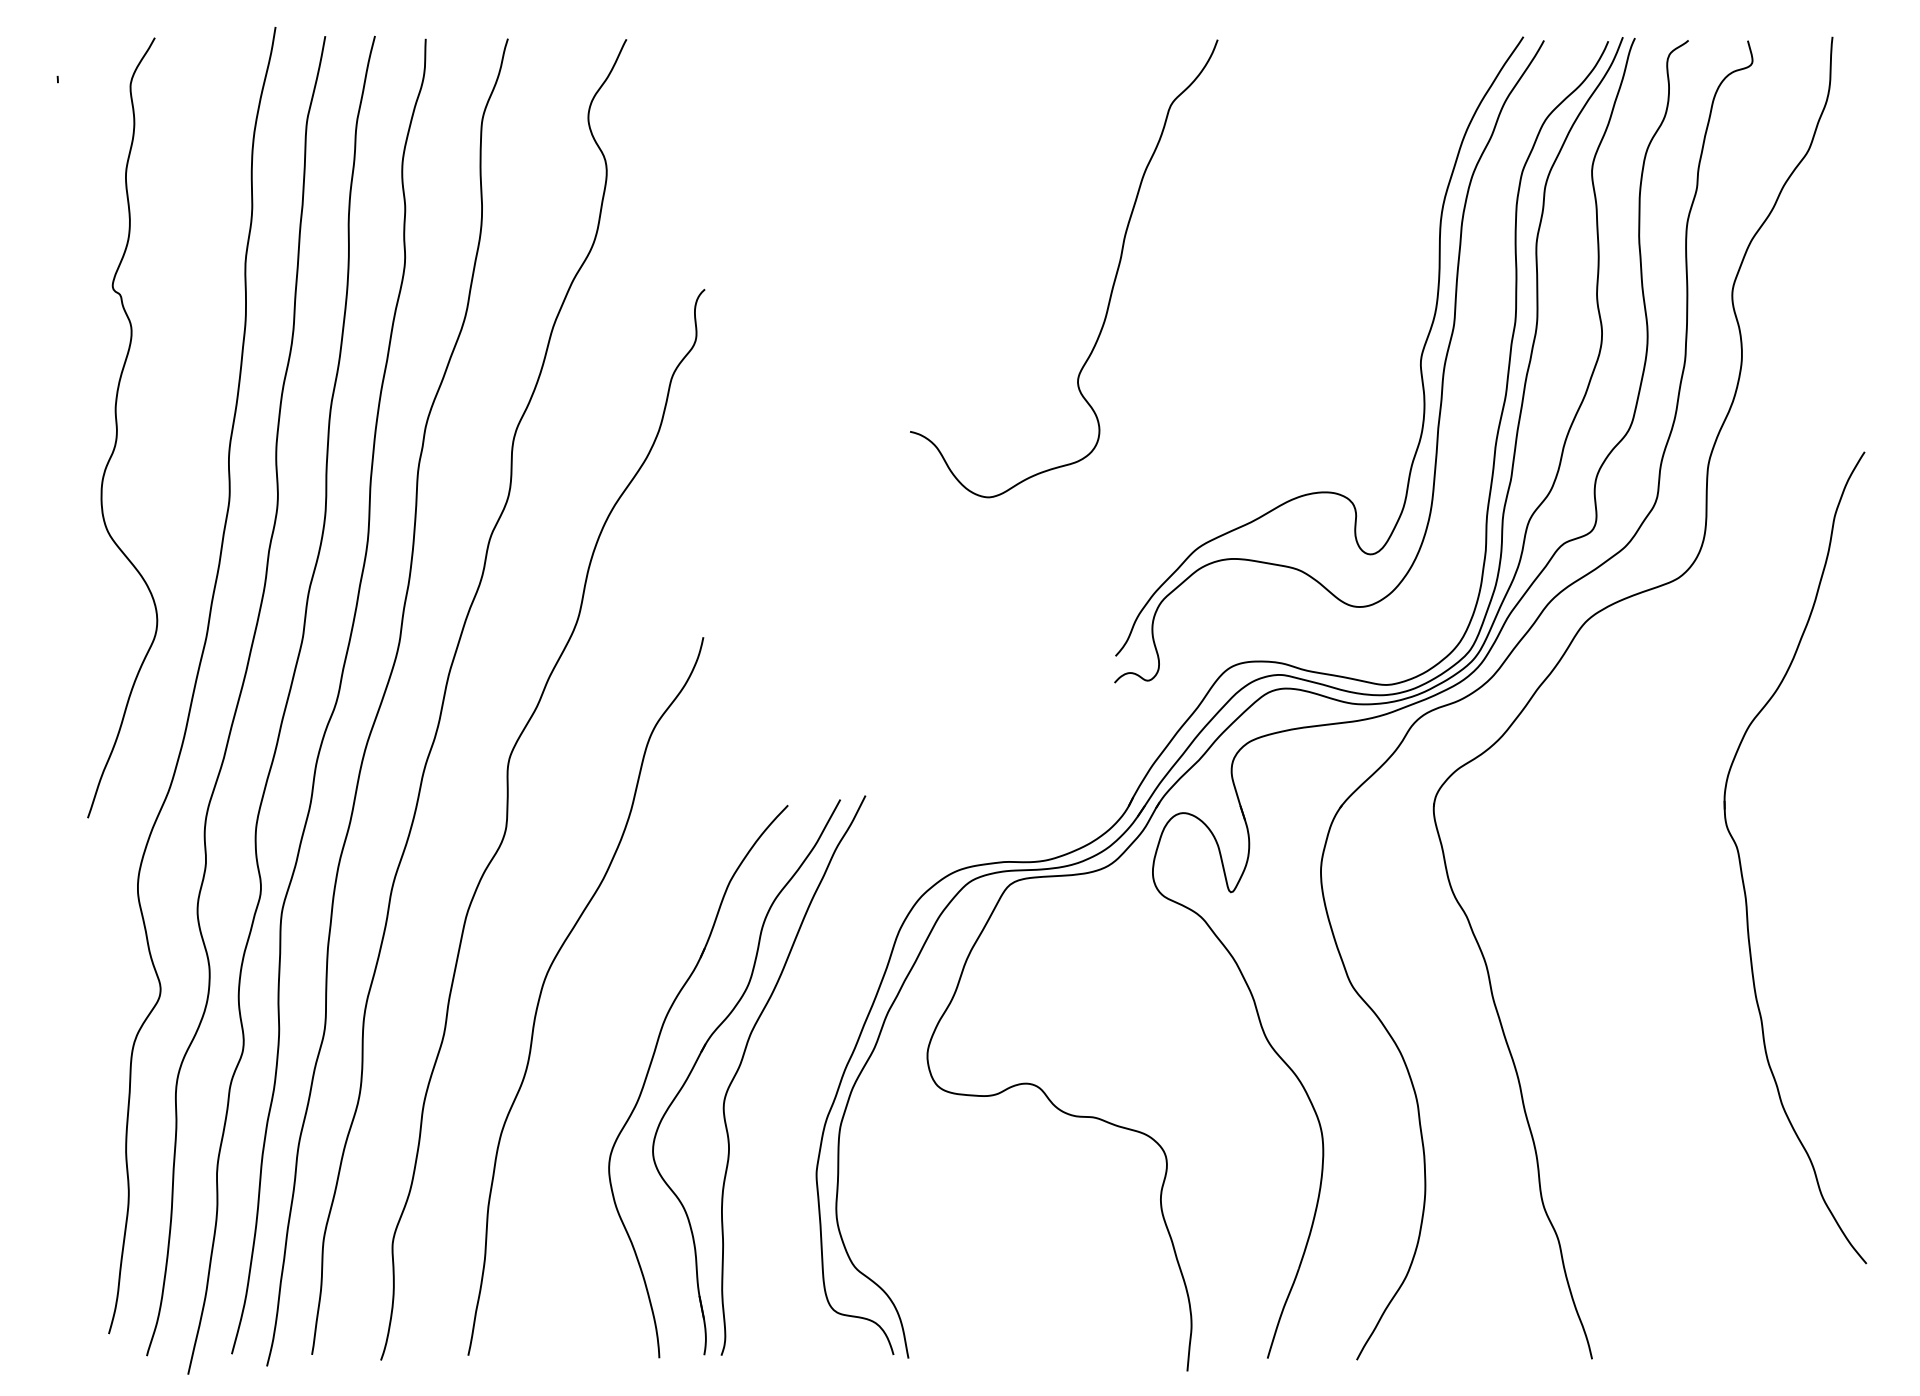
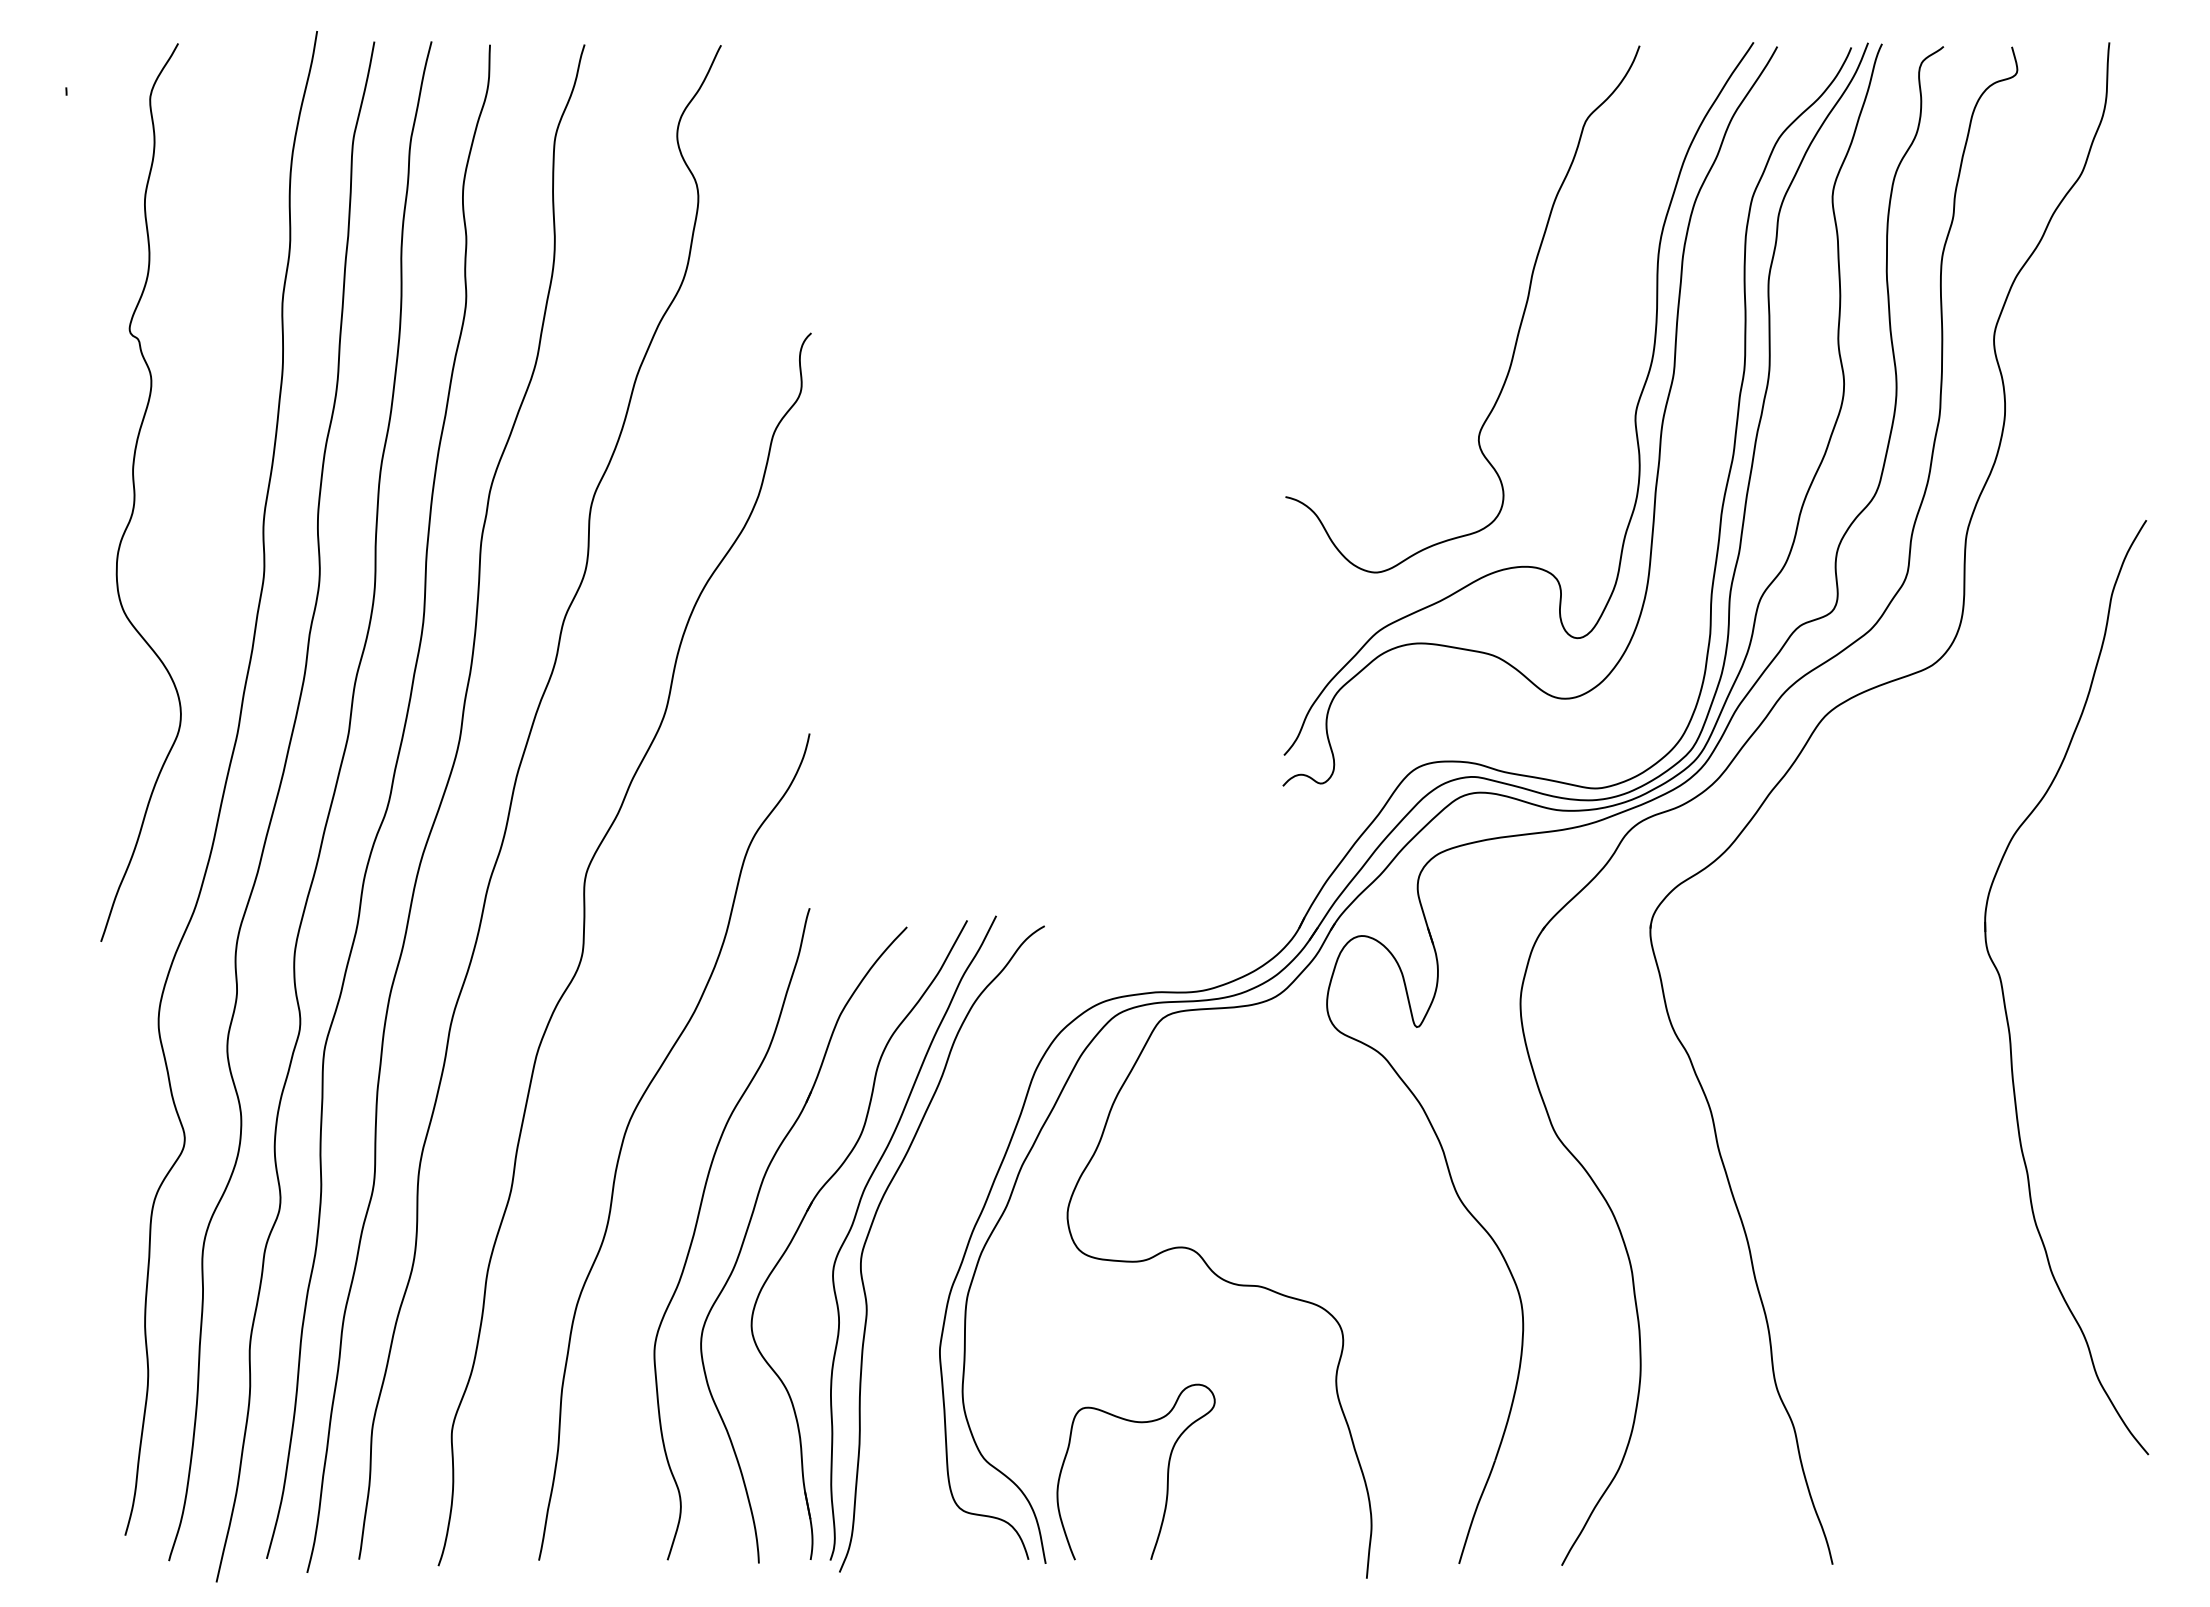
curve: (1112, 285) -> (1518, 328), moved
curve: (758, 1062) -> (873, 1223), added
curve: (606, 1063) -> (697, 1224), added
curve: (1014, 1278) -> (1167, 1471), added

